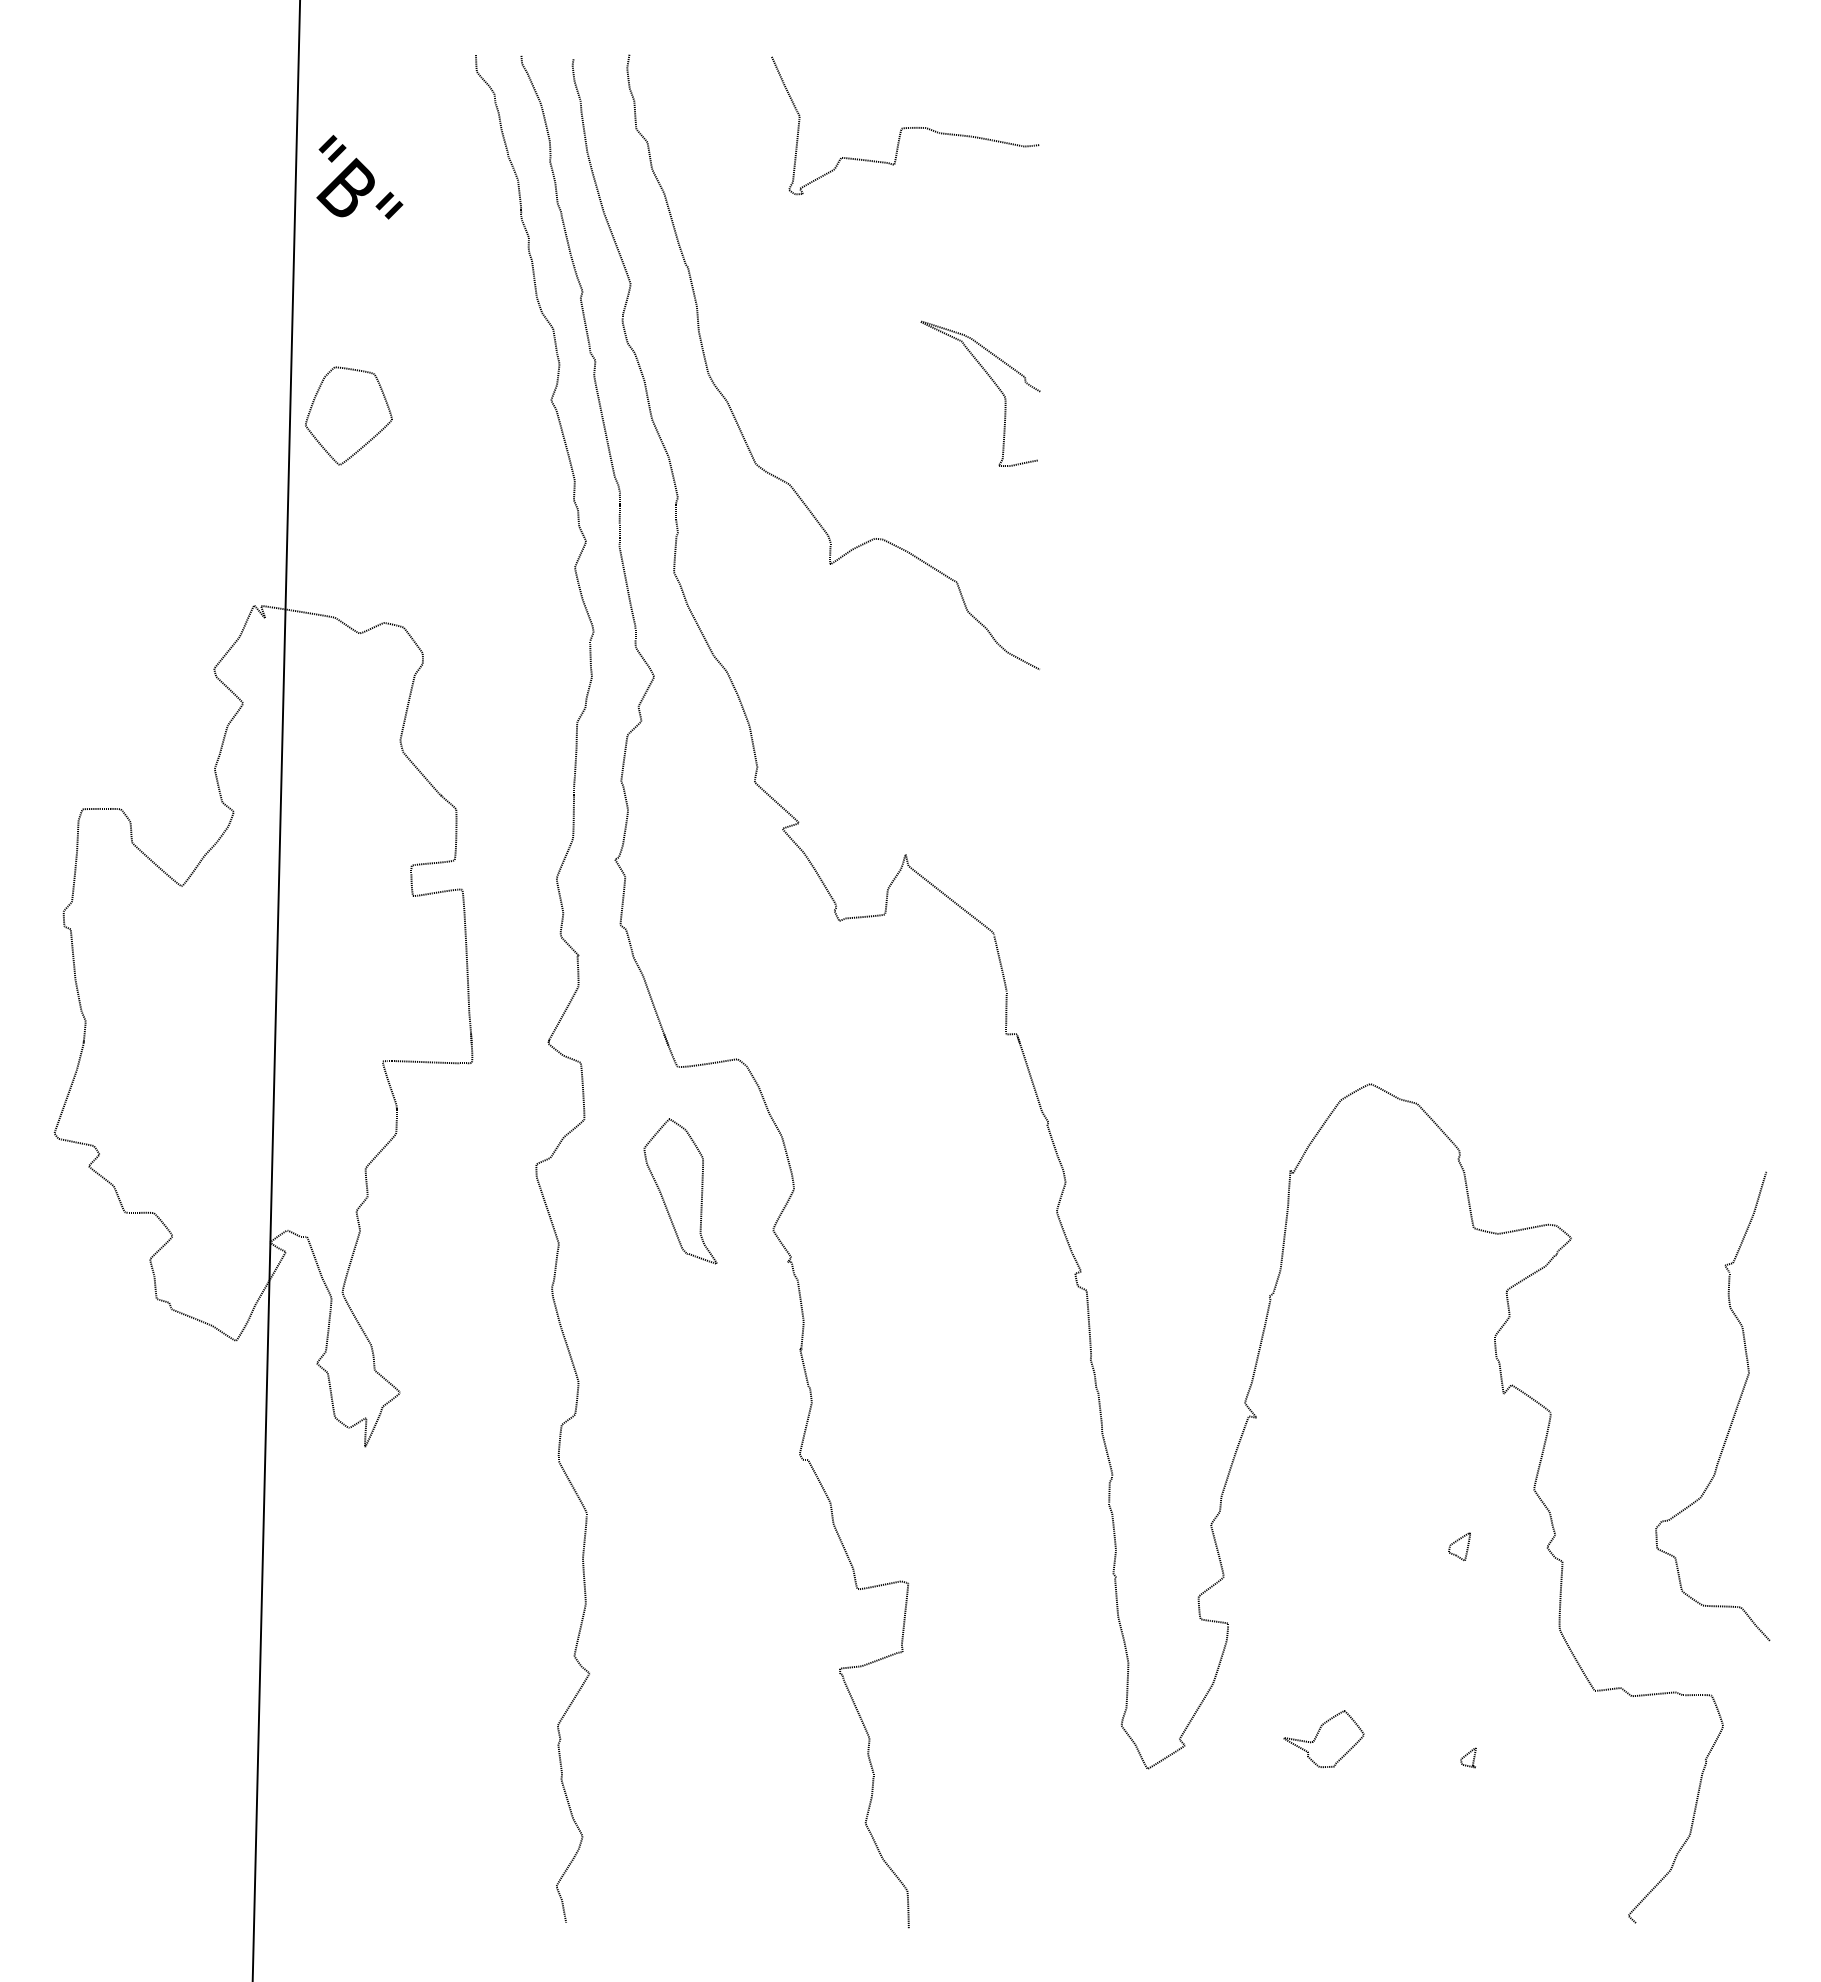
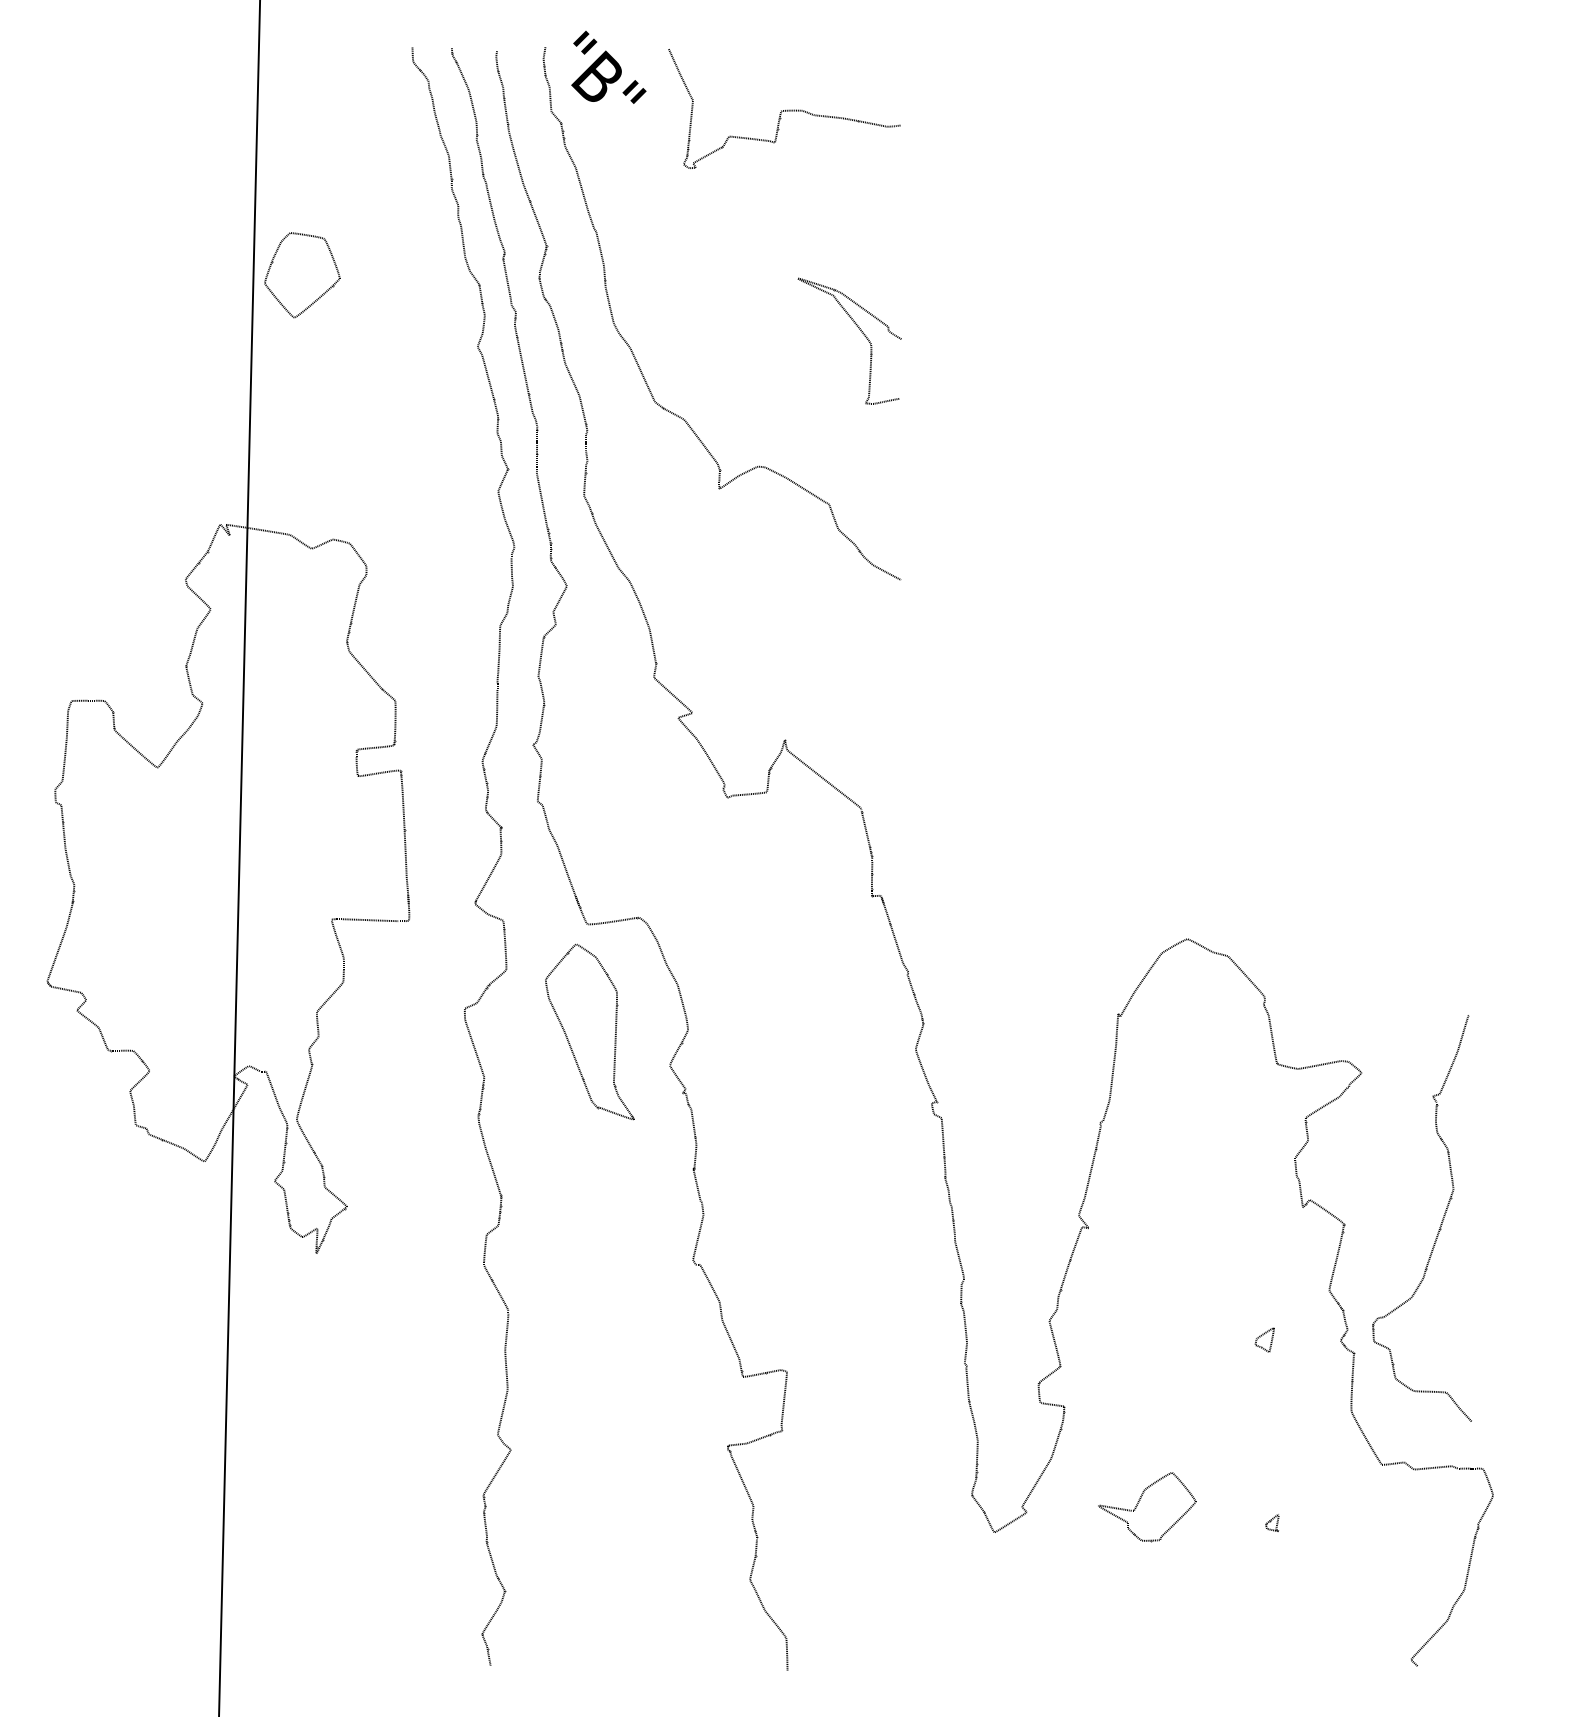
text: (359, 176) -> (608, 66), moved
part: (349, 416) -> (302, 275), moved
part: (680, 1191) -> (589, 1032), size x1.4
curve: (1733, 1413) -> (1440, 1224), moved
part: (1324, 1738) -> (1147, 1506), size x1.4

